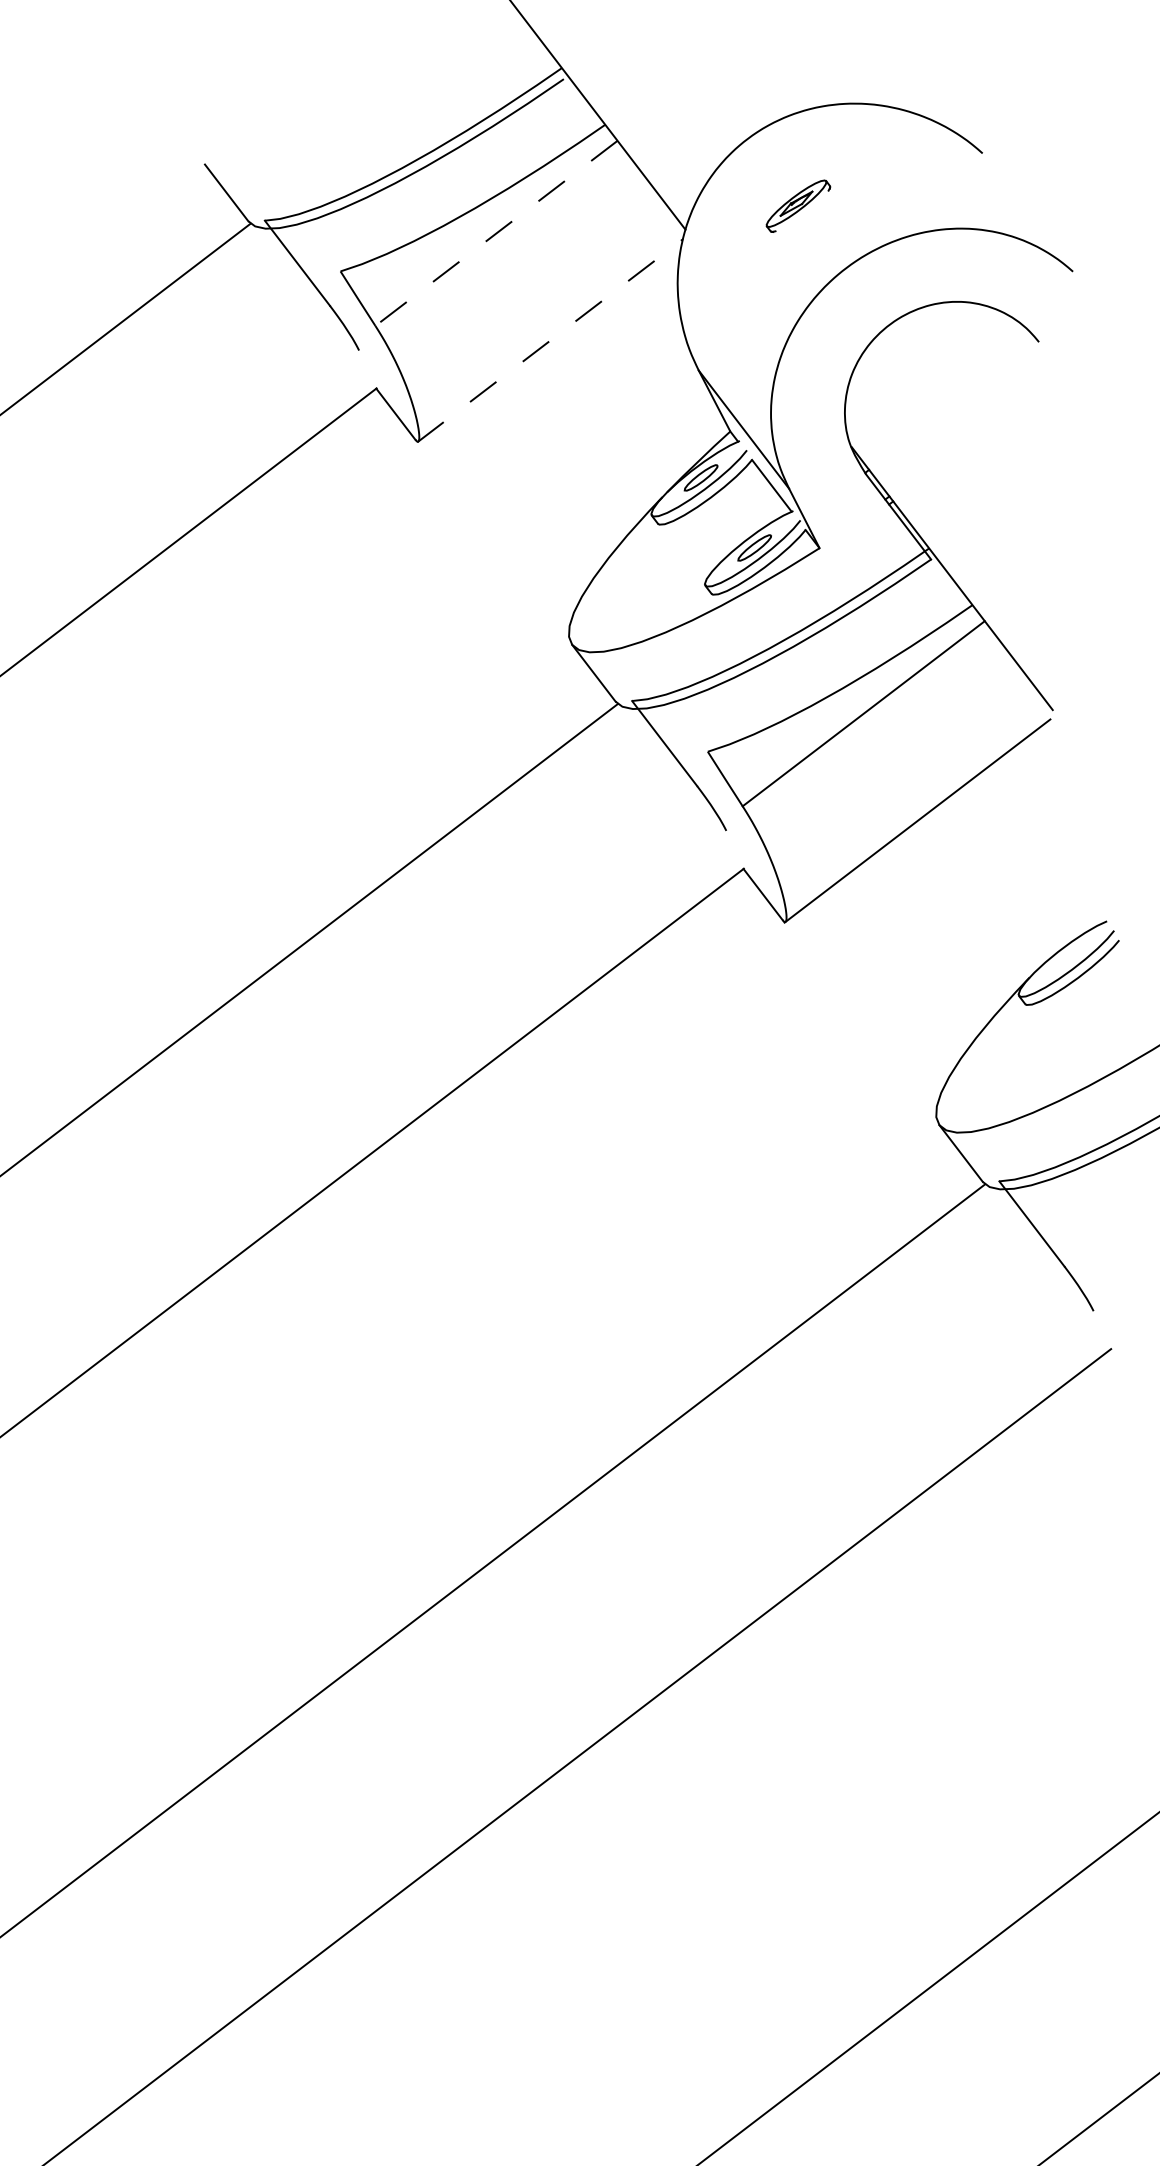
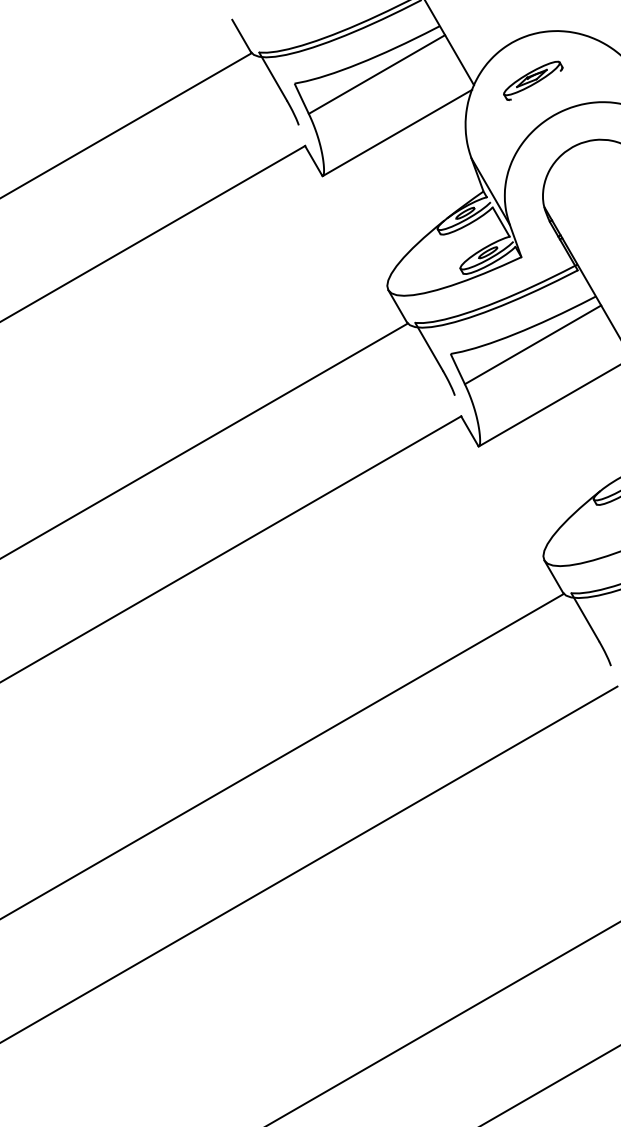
part: (798, 205) -> (533, 80), size x1.67
line: (495, 233) -> (376, 74), dashed -> solid
line: (550, 339) -> (397, 132), dashed -> solid

